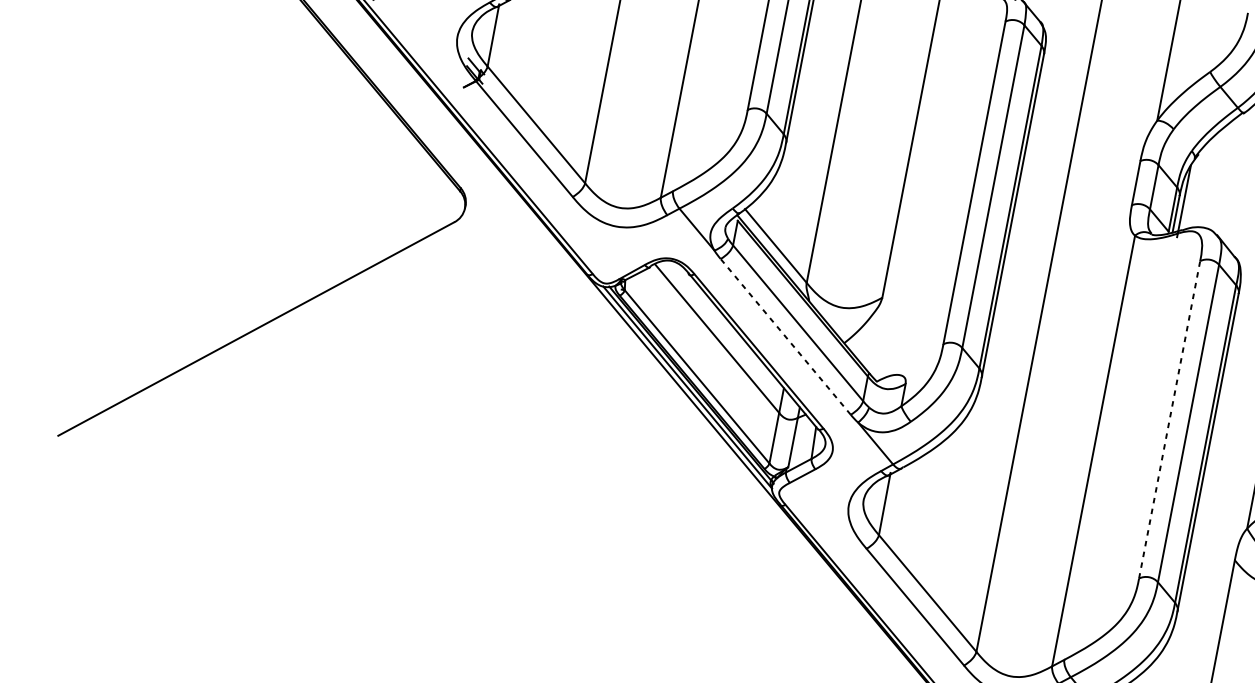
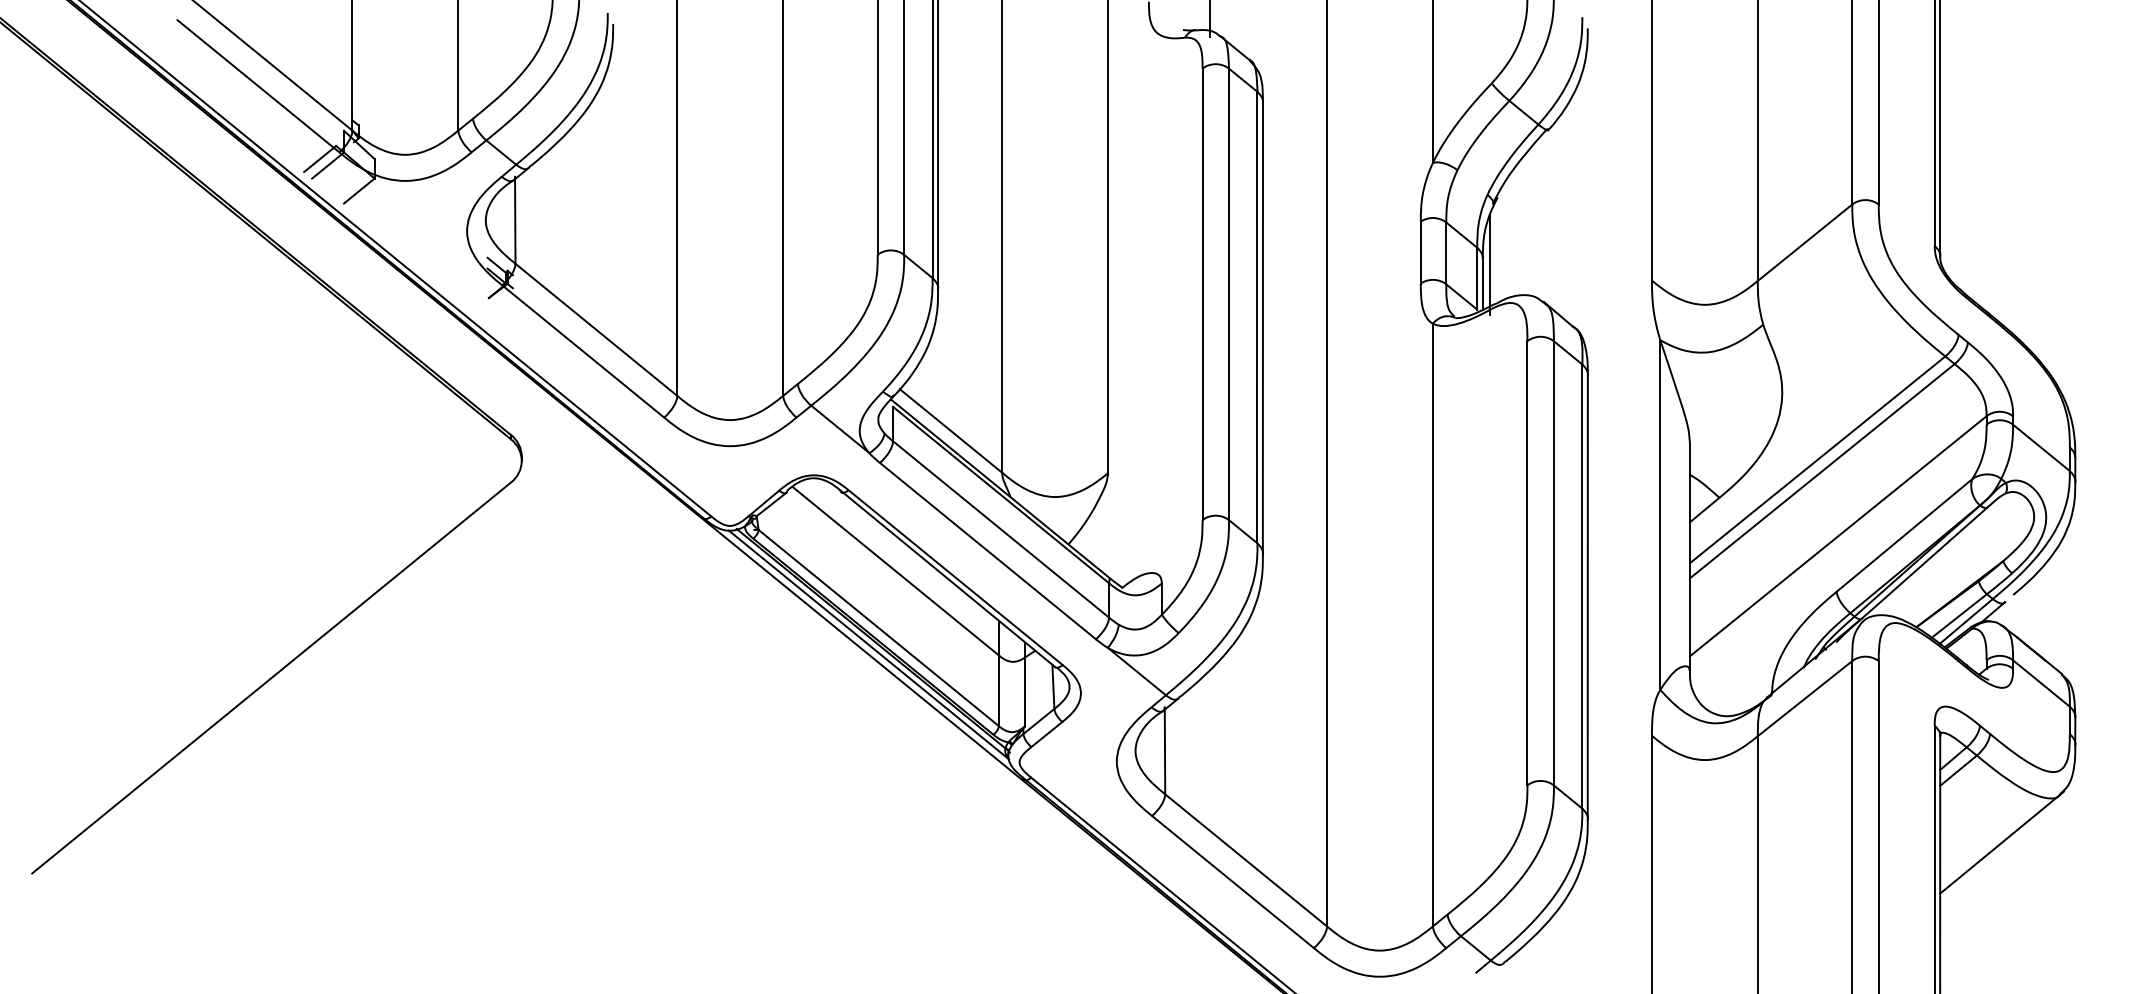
line: (785, 336) -> (987, 550), dashed -> solid
line: (1169, 419) -> (1527, 562), dashed -> solid

